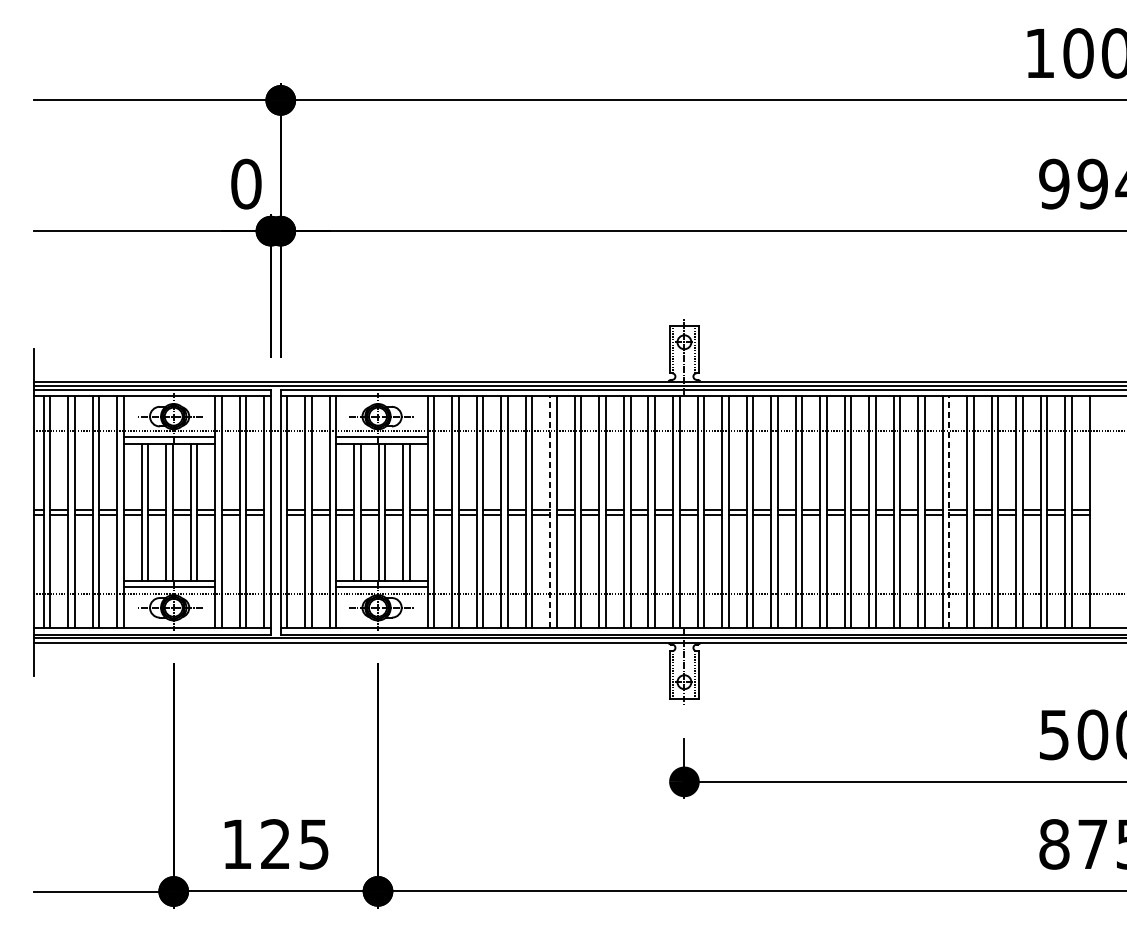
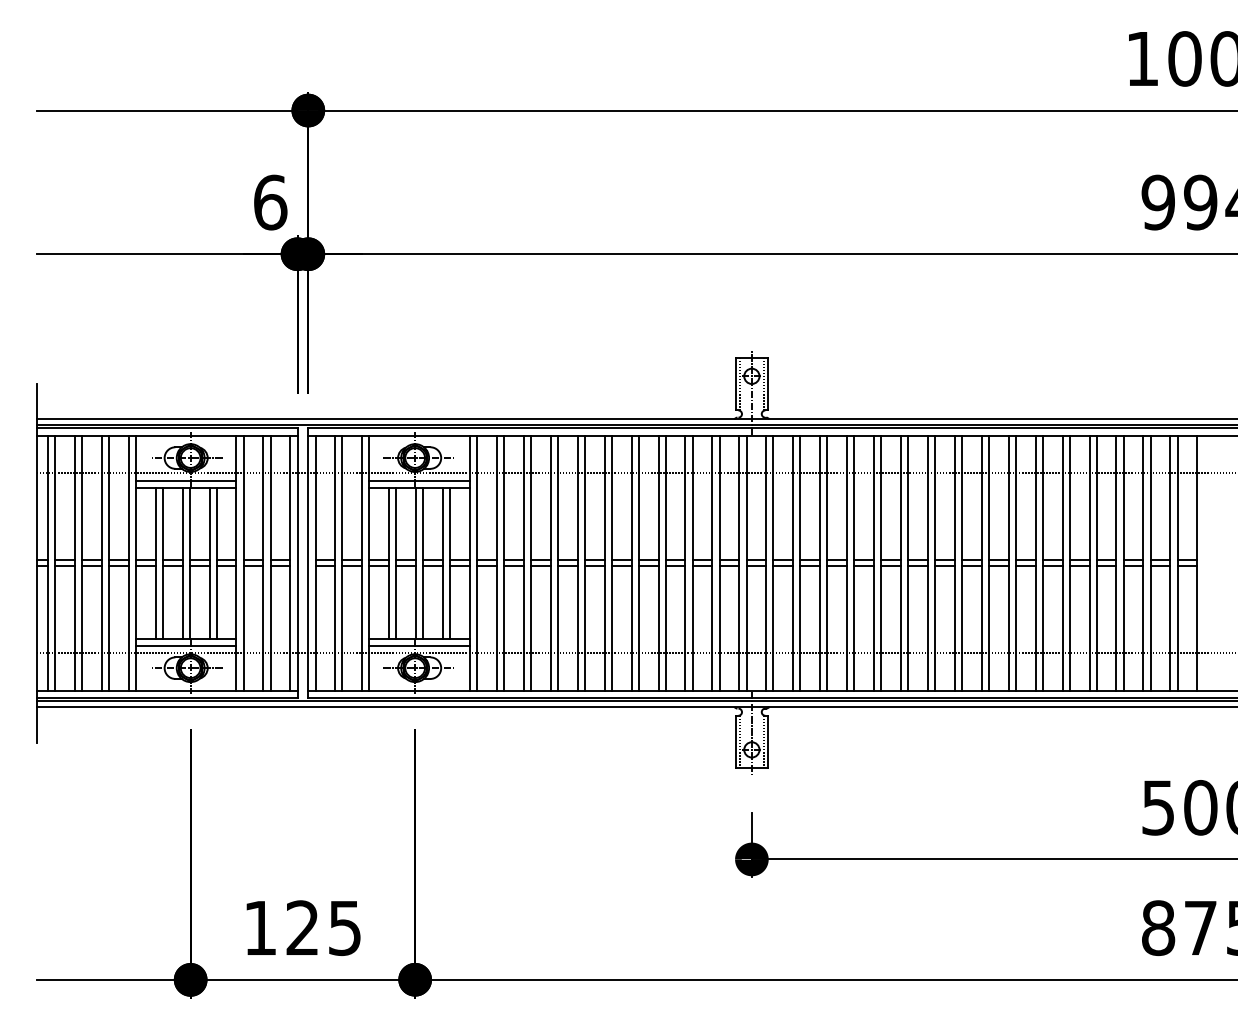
text: (246, 184) -> (270, 202), 0 -> 6
line: (550, 512) -> (604, 563), dashed -> solid
line: (948, 512) -> (1042, 563), dashed -> solid

